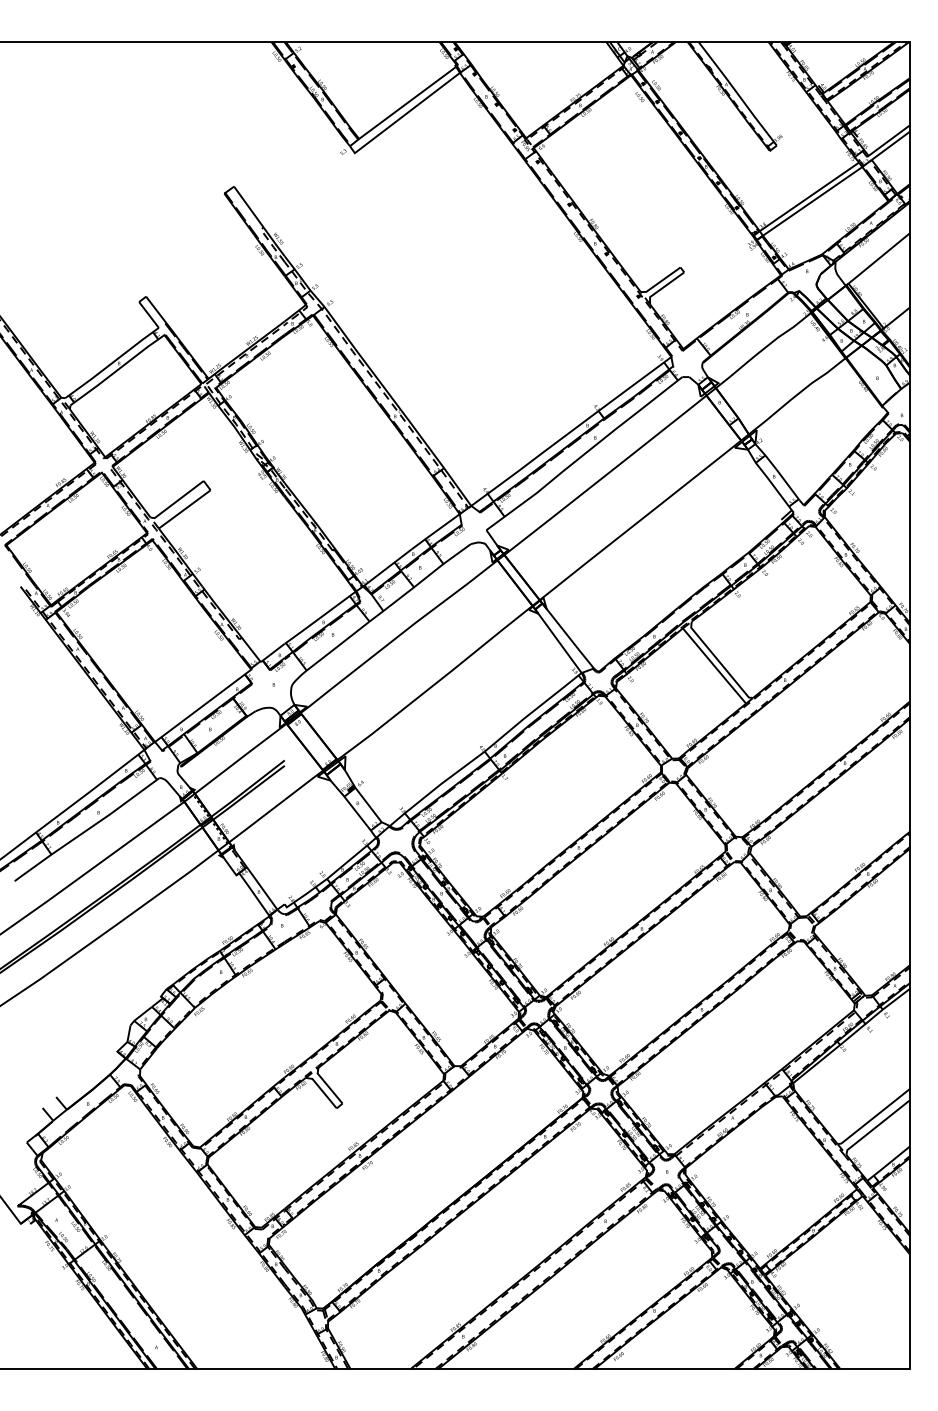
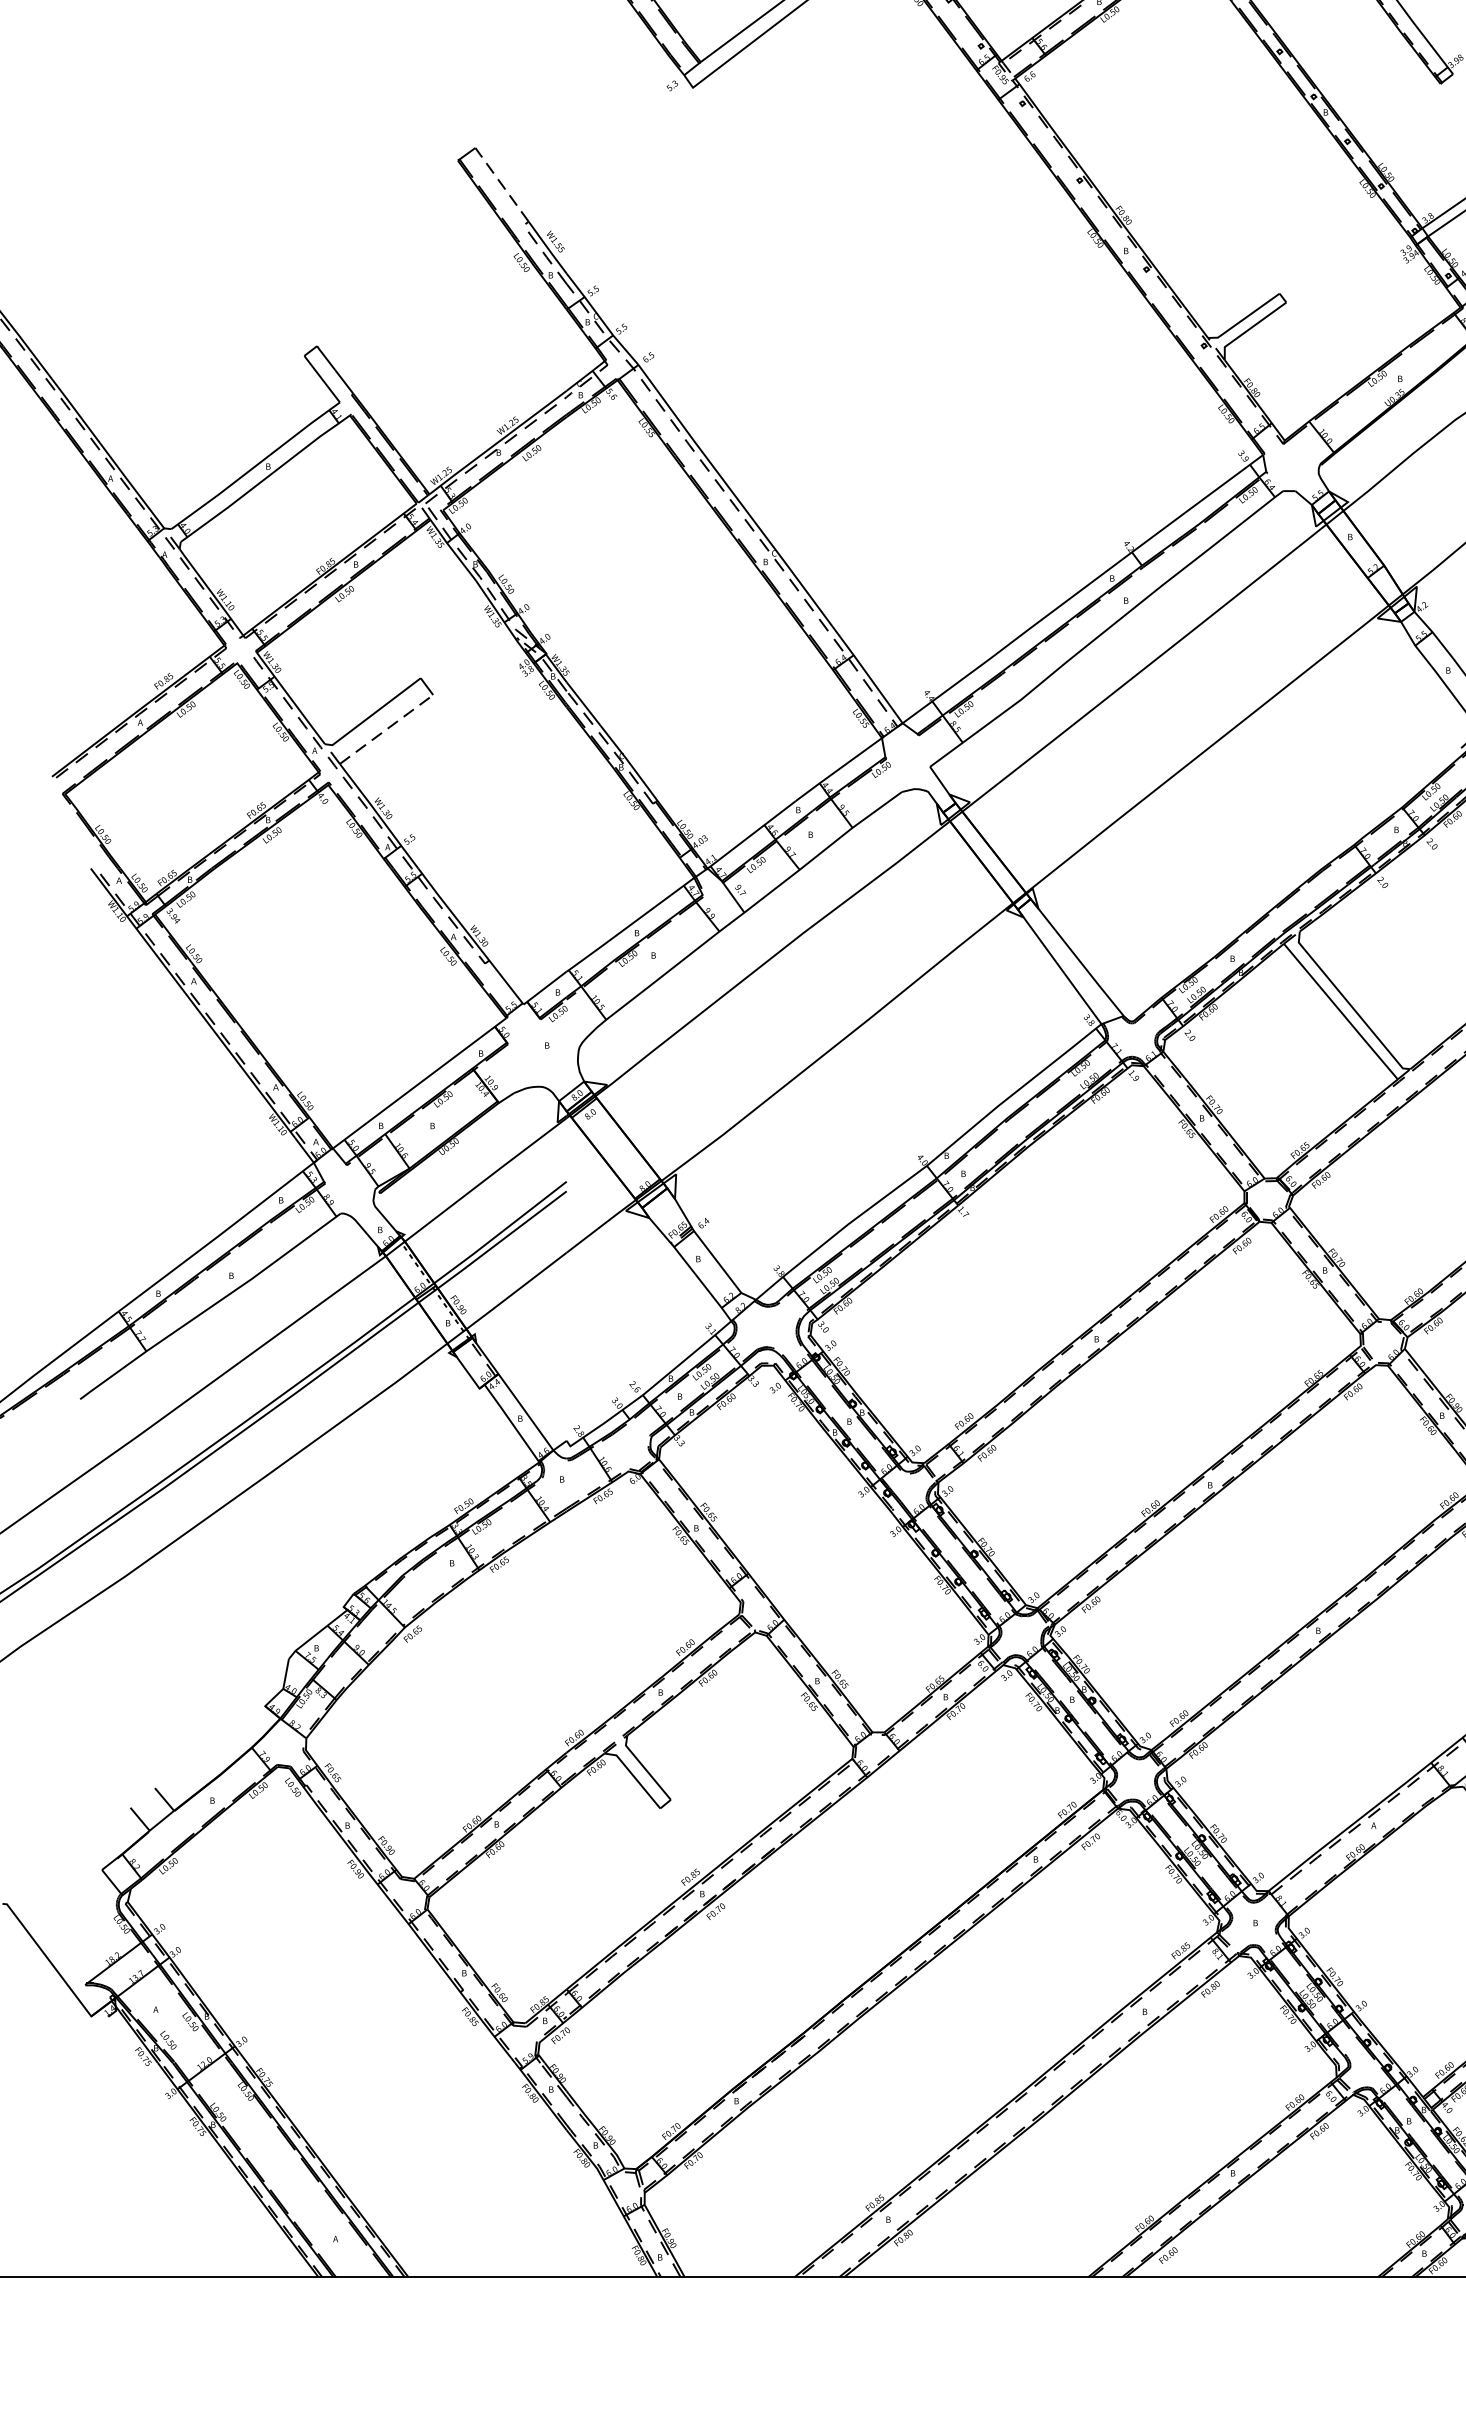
line: (248, 206) -> (501, 183), solid -> dashed
line: (185, 509) -> (387, 729), solid -> dashed

